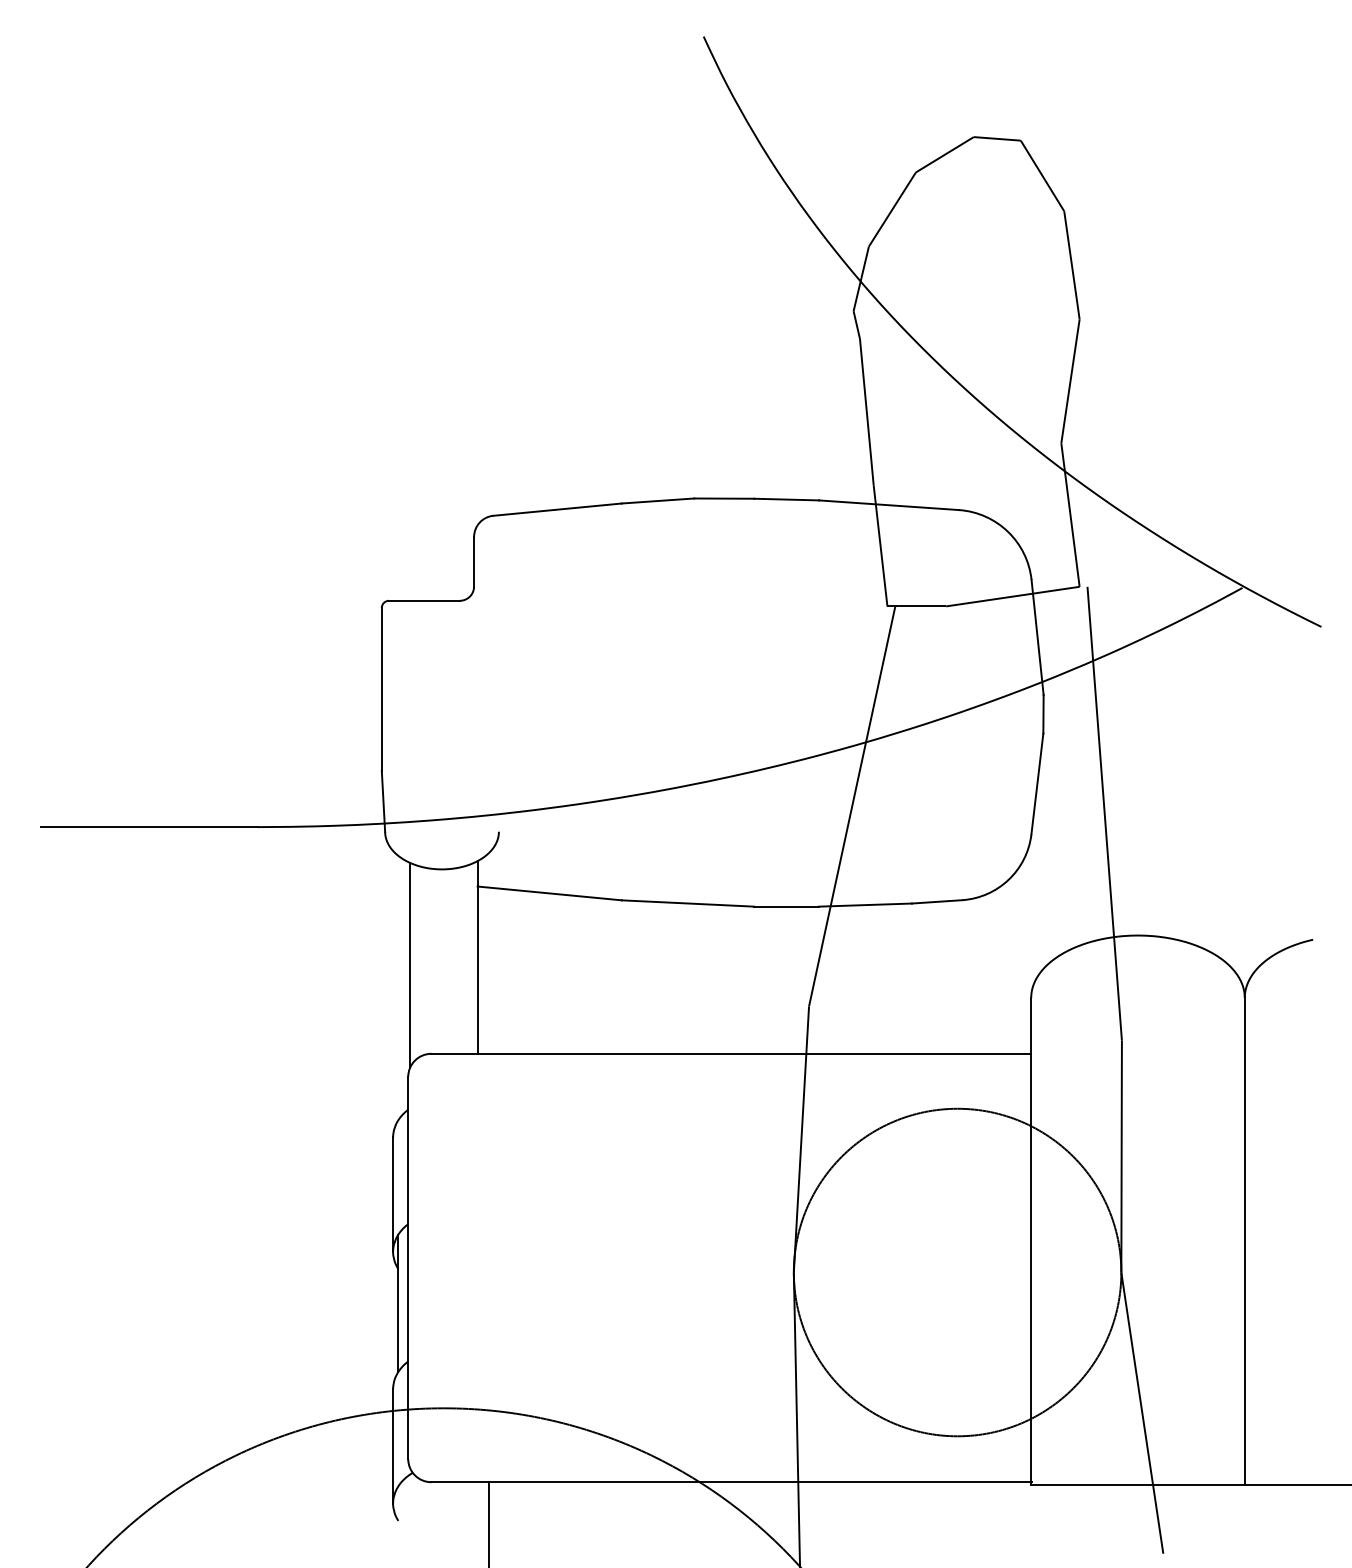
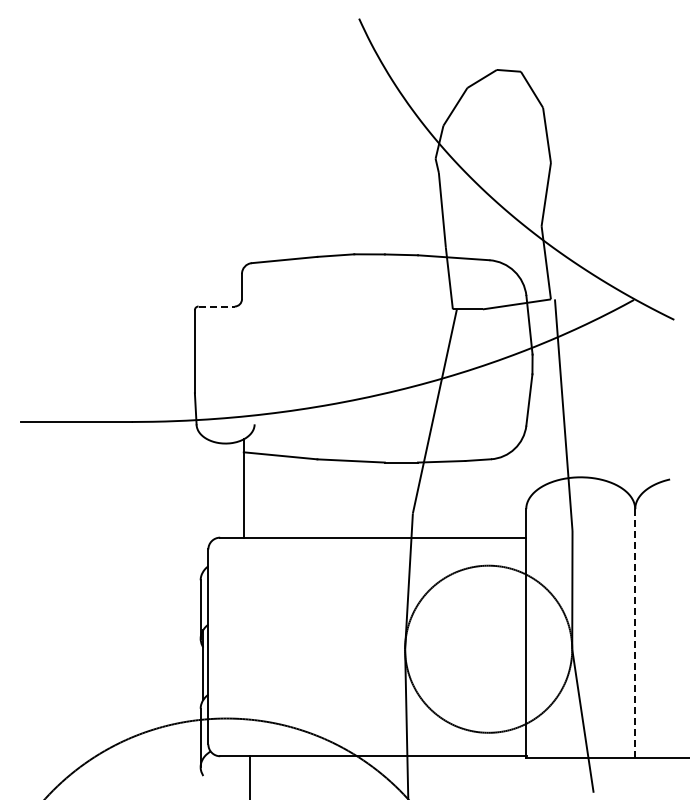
line: (426, 600) -> (217, 306), solid -> dashed
line: (410, 965) -> (209, 492), removed
line: (1245, 1241) -> (635, 633), solid -> dashed

